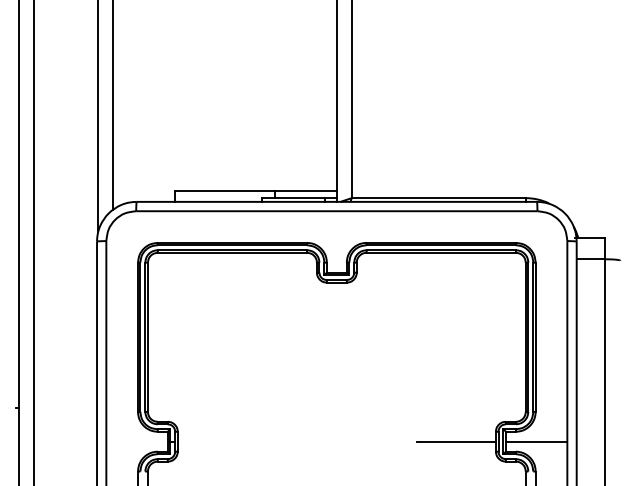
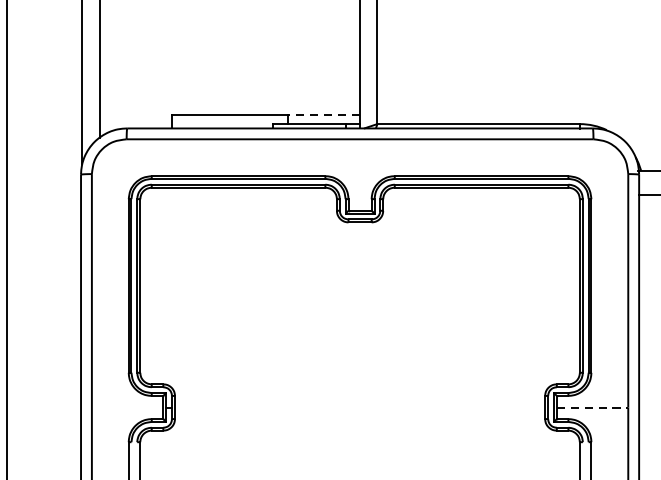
line: (305, 190) -> (323, 115), solid -> dashed
line: (455, 441) -> (498, 407), removed
line: (536, 441) -> (592, 407), solid -> dashed

